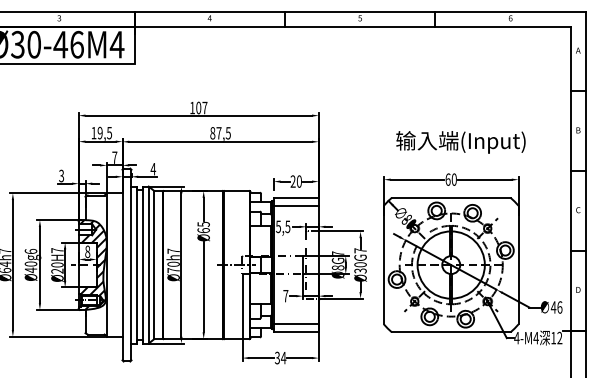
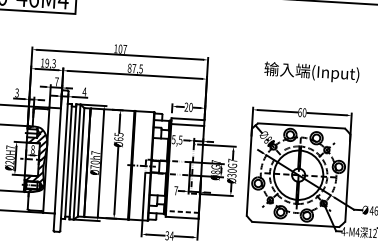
text: (109, 132) -> (54, 63), 19,5 -> 19,3
text: (460, 142) -> (311, 72), moved
line: (295, 324) -> (181, 211), solid -> dashed

